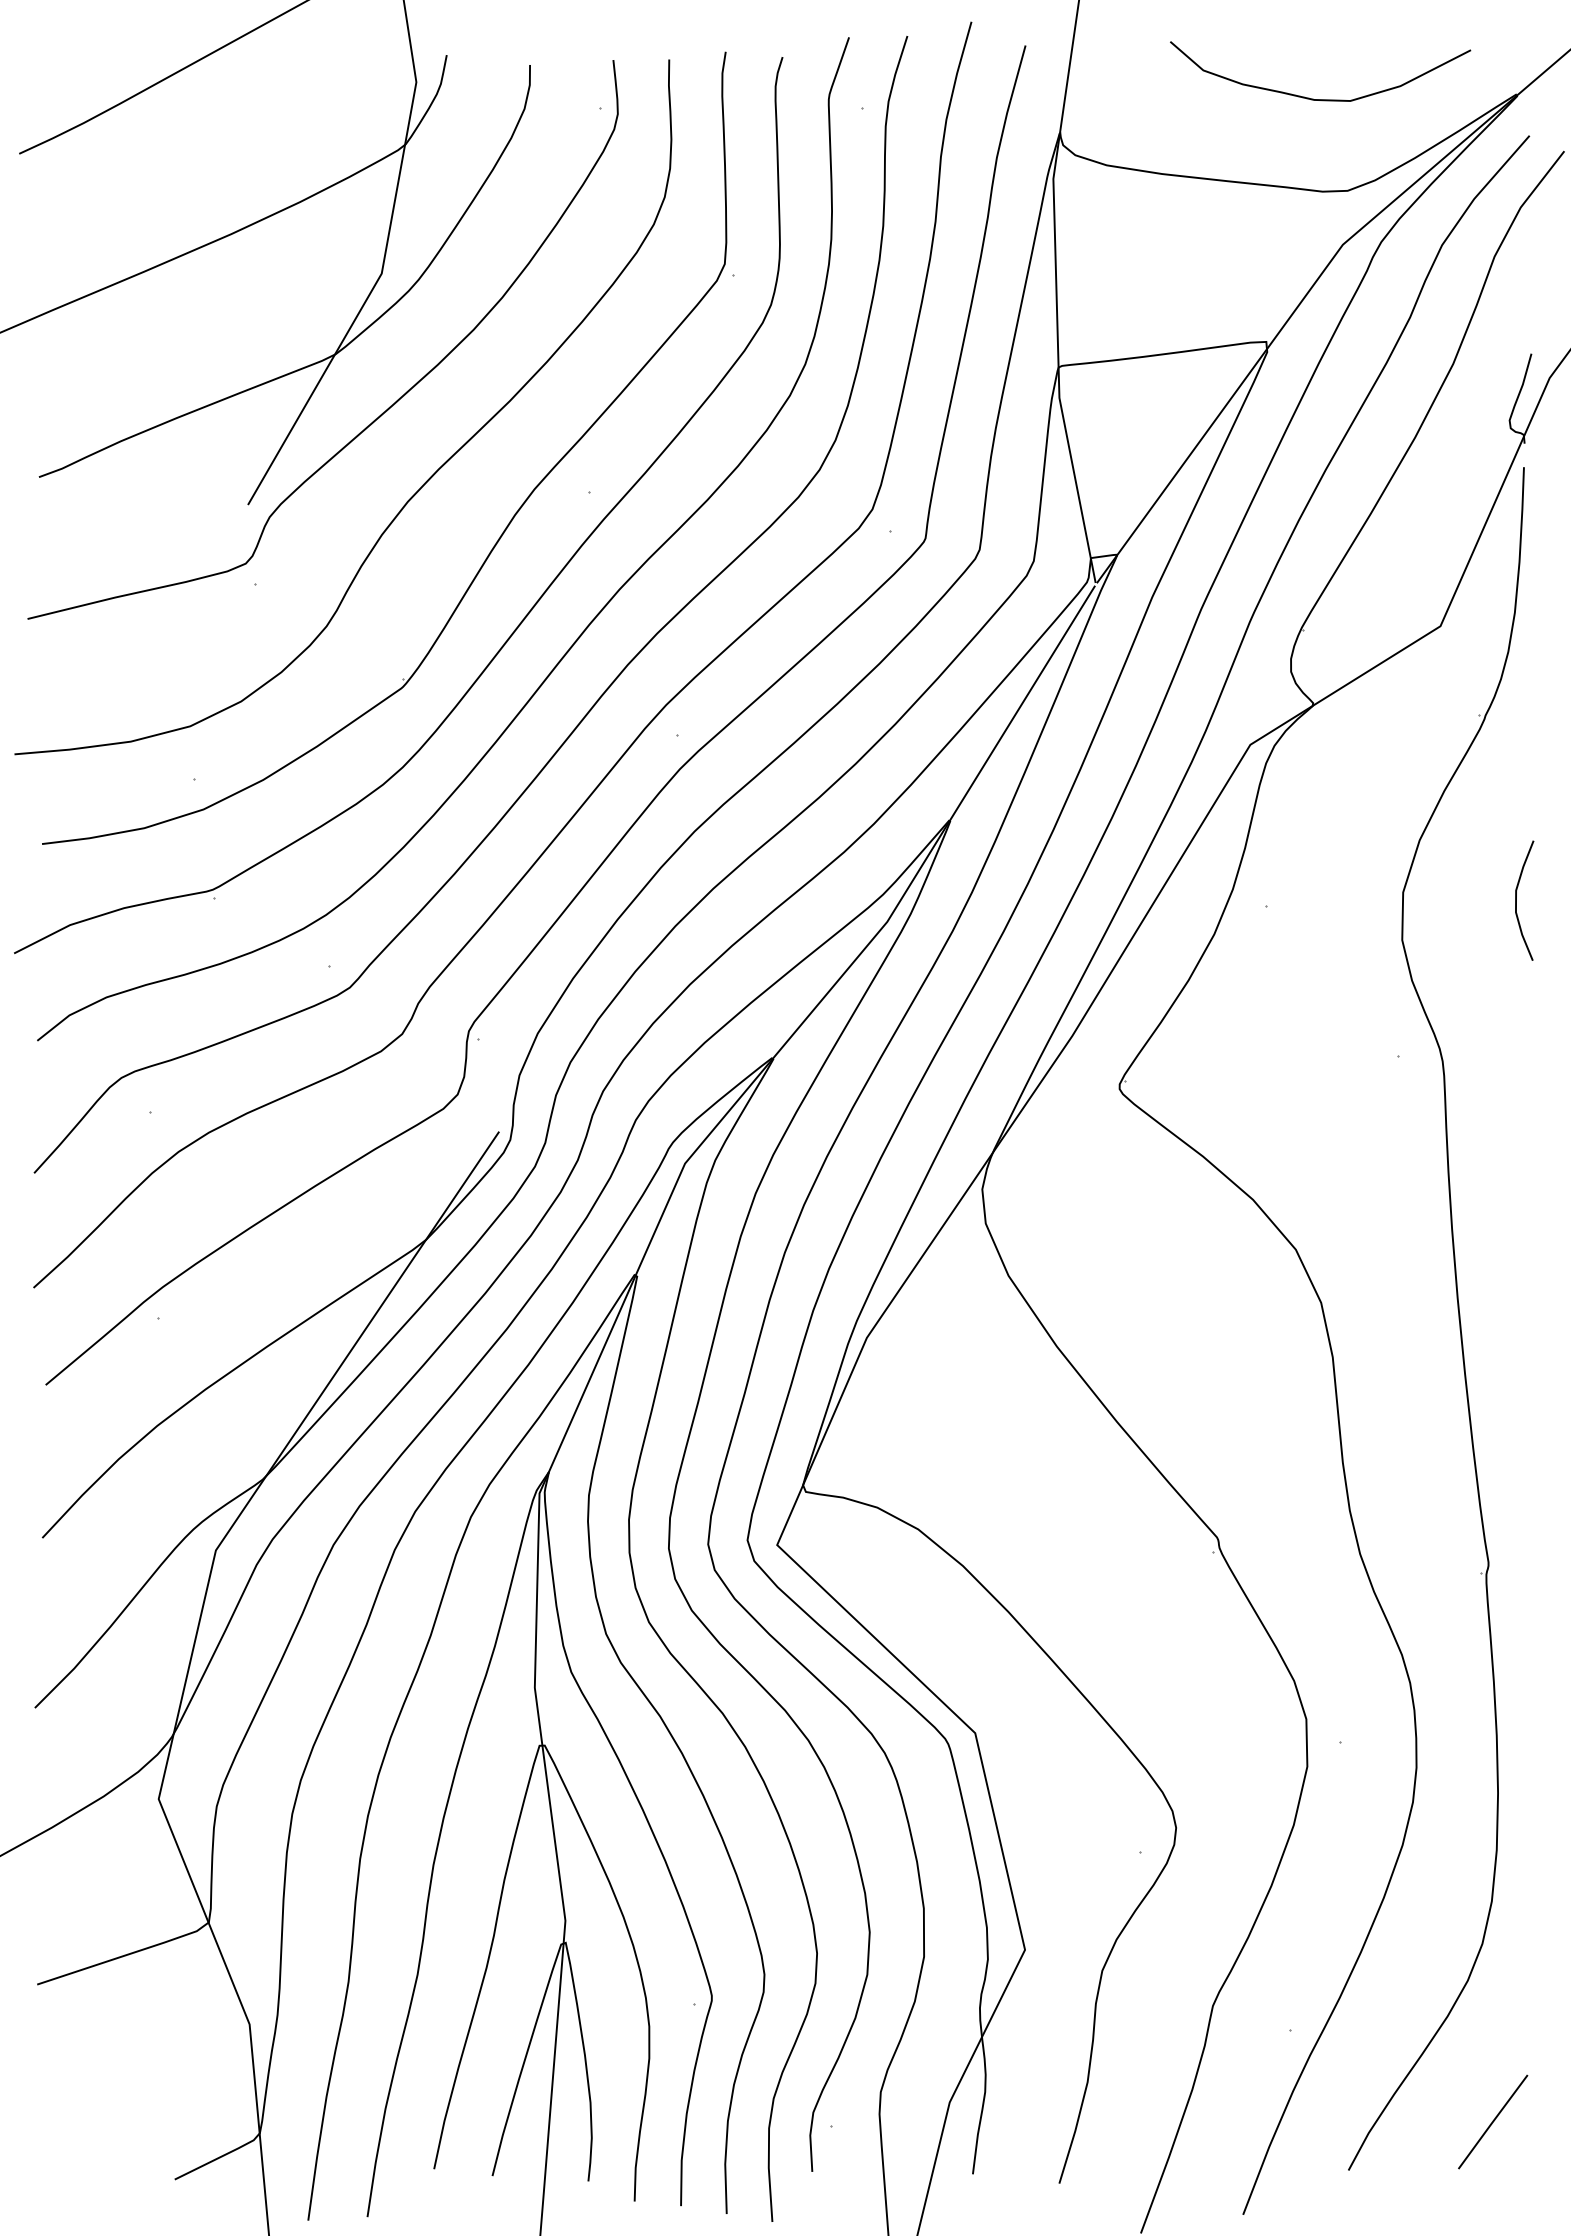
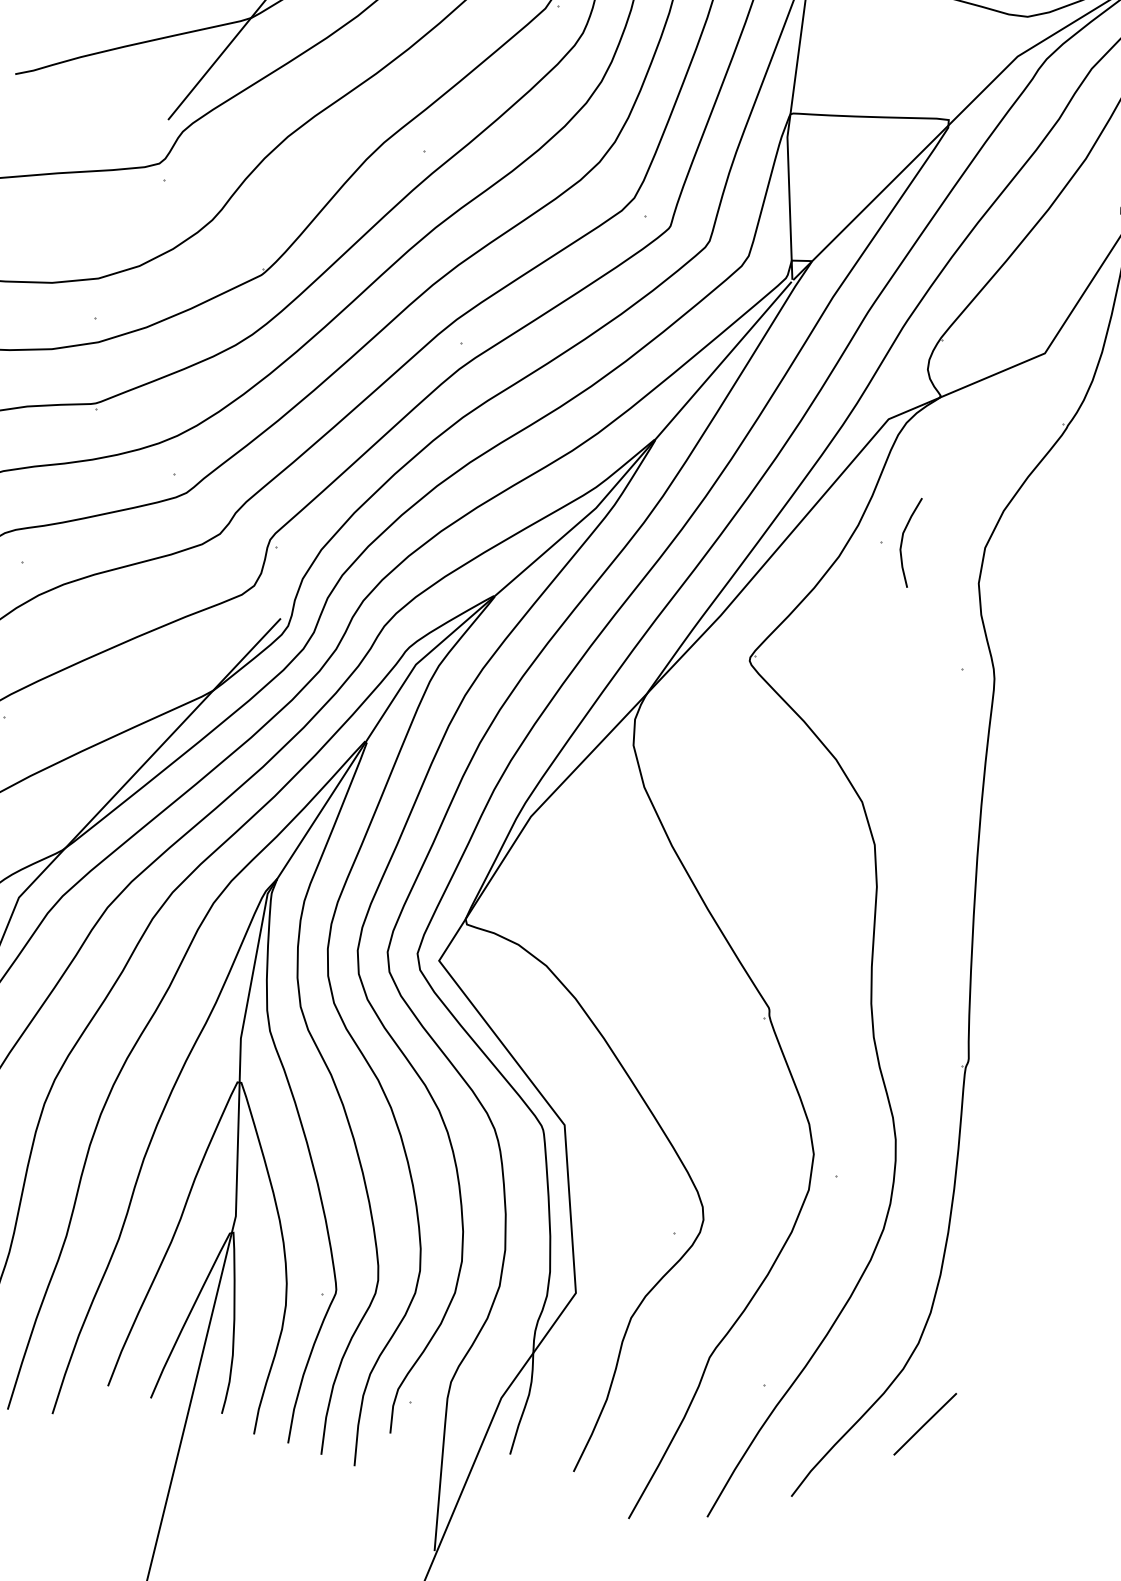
curve: (1516, 900) -> (902, 540), moved
line: (1493, 2121) -> (925, 1423), moved

